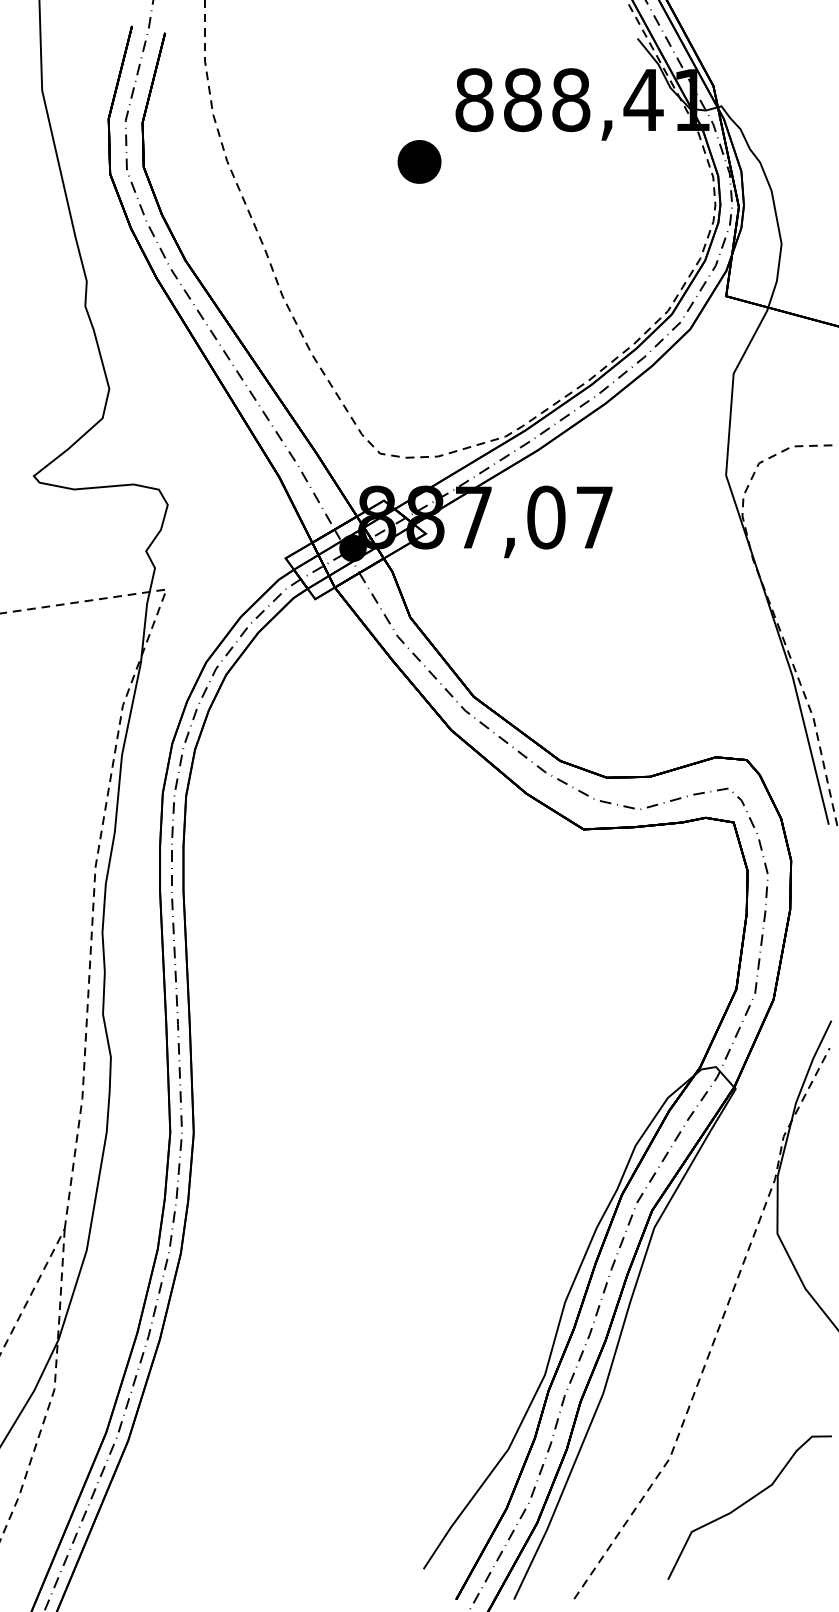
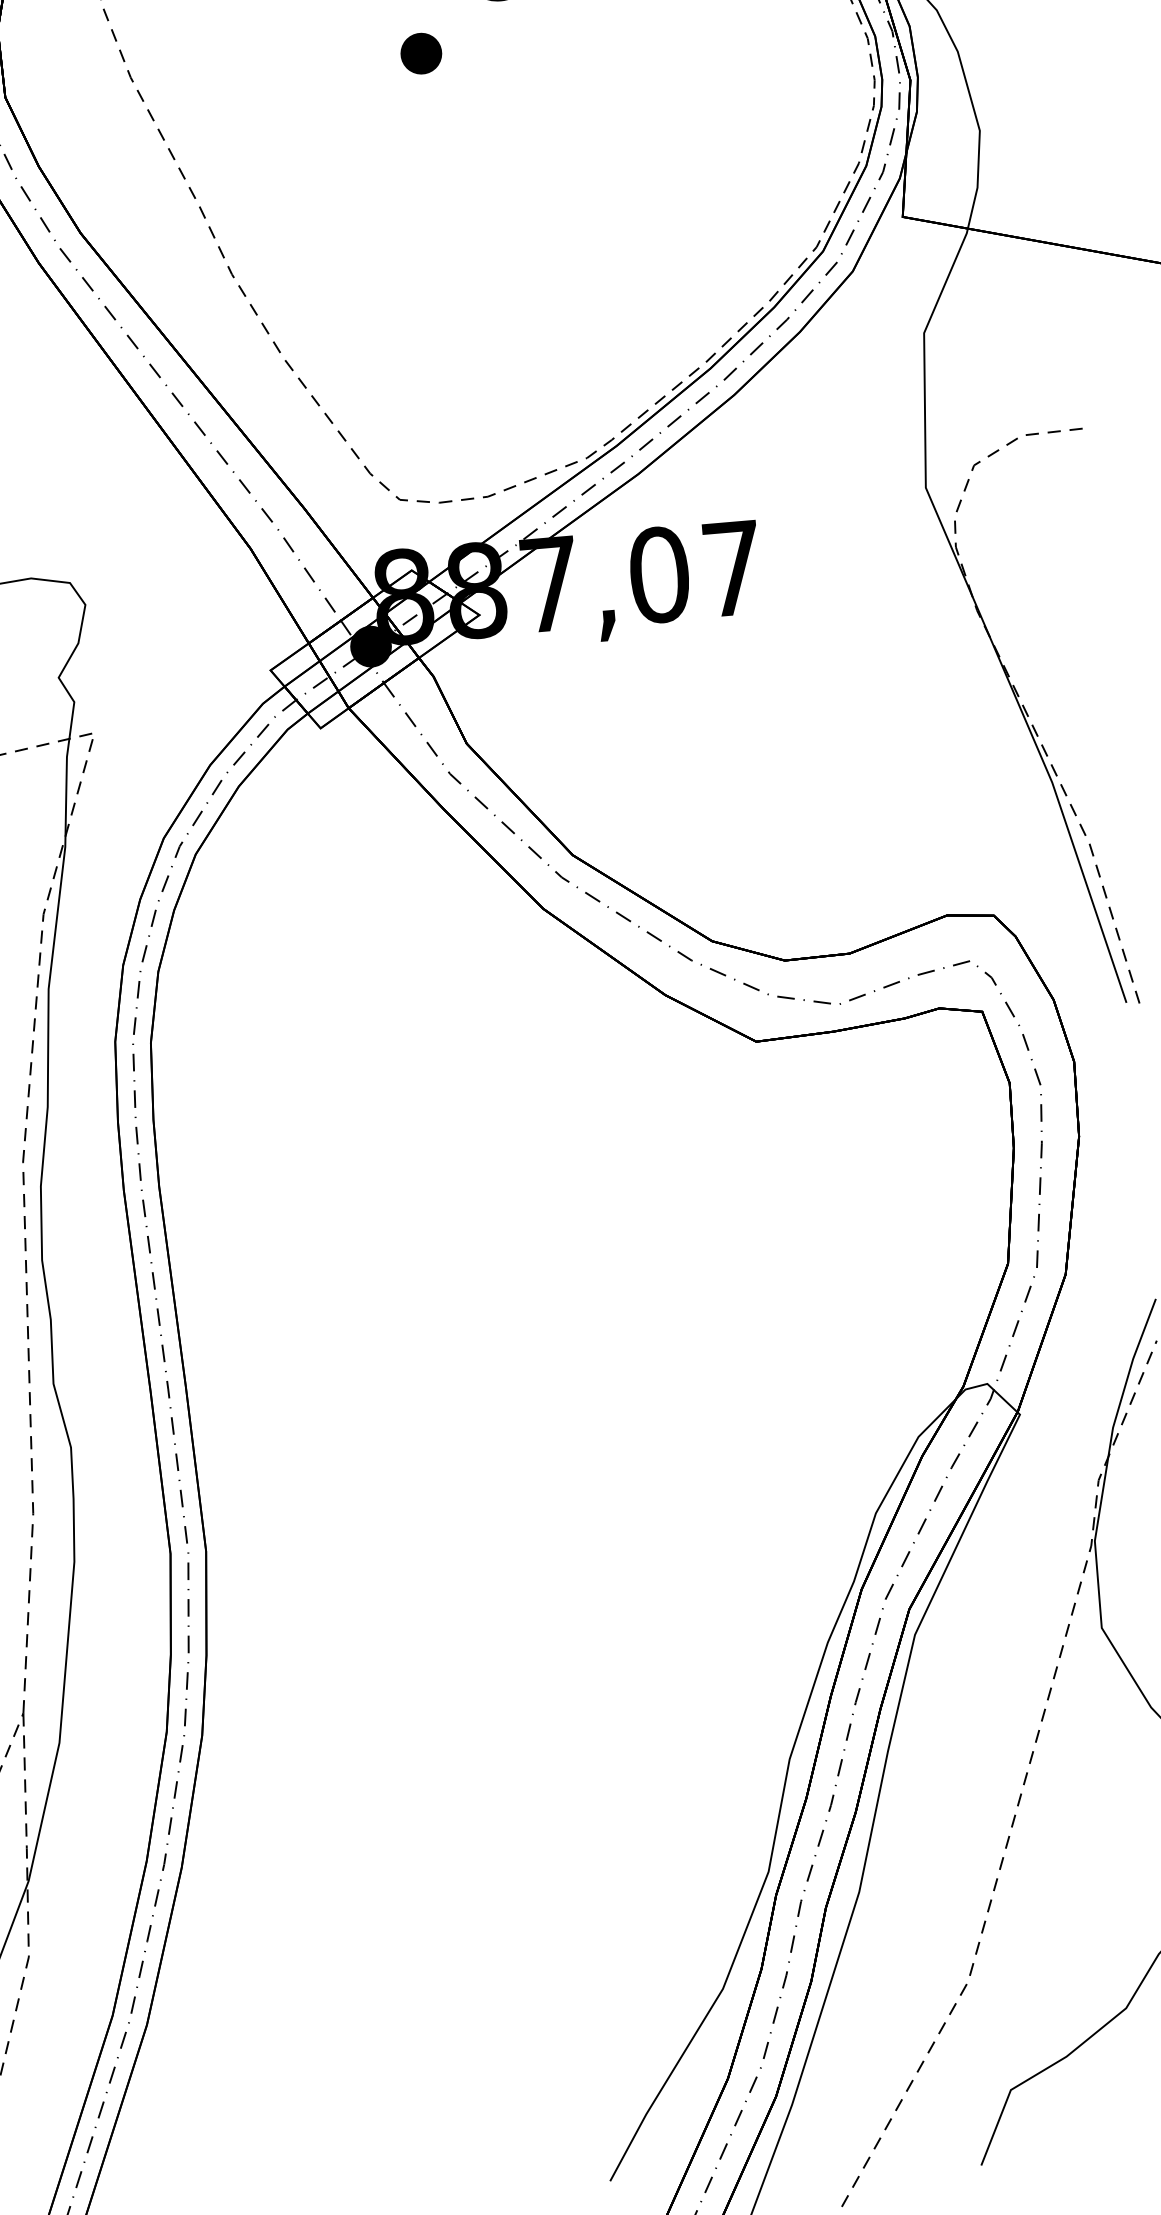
part: (418, 161) -> (420, 53), size x0.62

